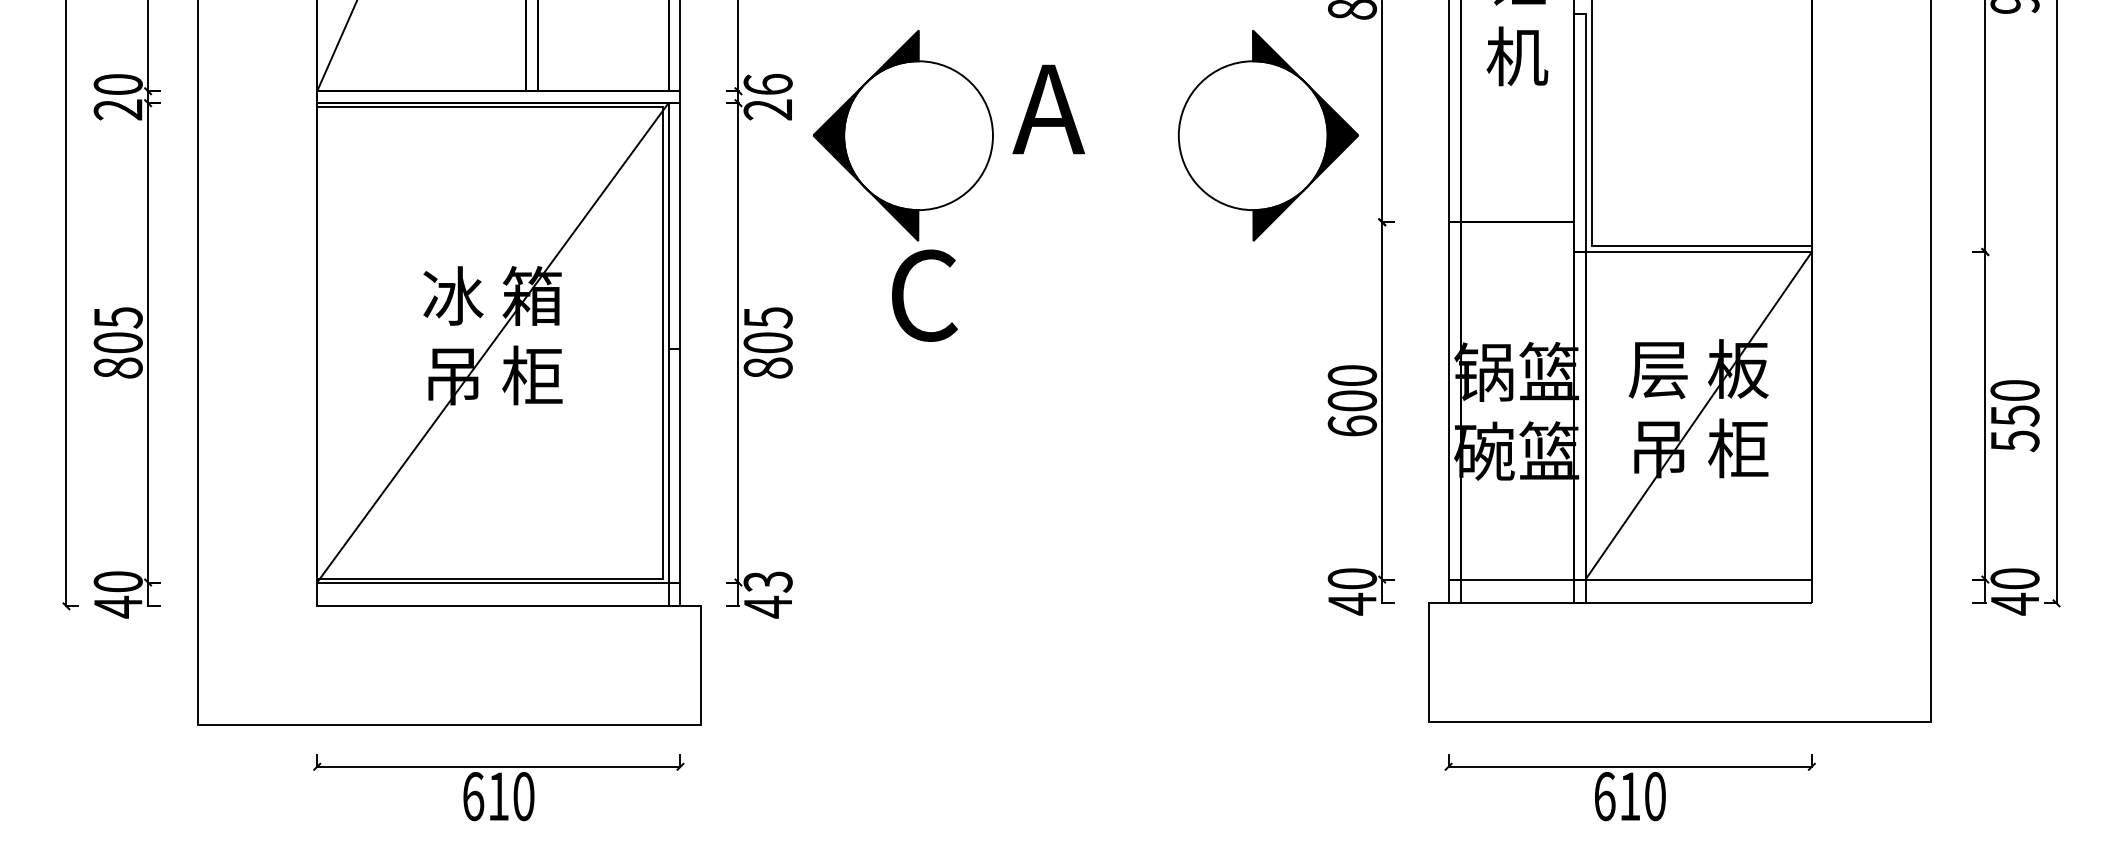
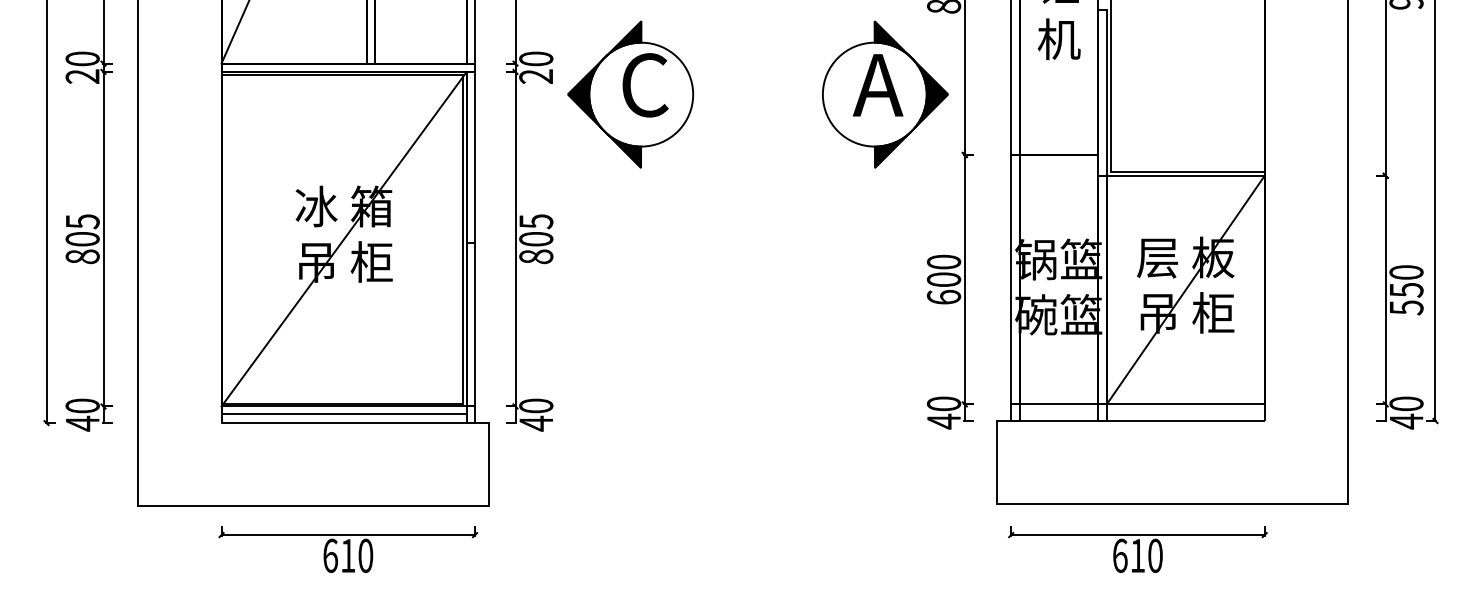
text: (768, 83) -> (536, 58), 26 -> 20
text: (1047, 109) -> (877, 85), moved
text: (924, 295) -> (645, 85), moved
text: (768, 581) -> (536, 405), 43 -> 40
line: (491, 592) -> (343, 413), added

